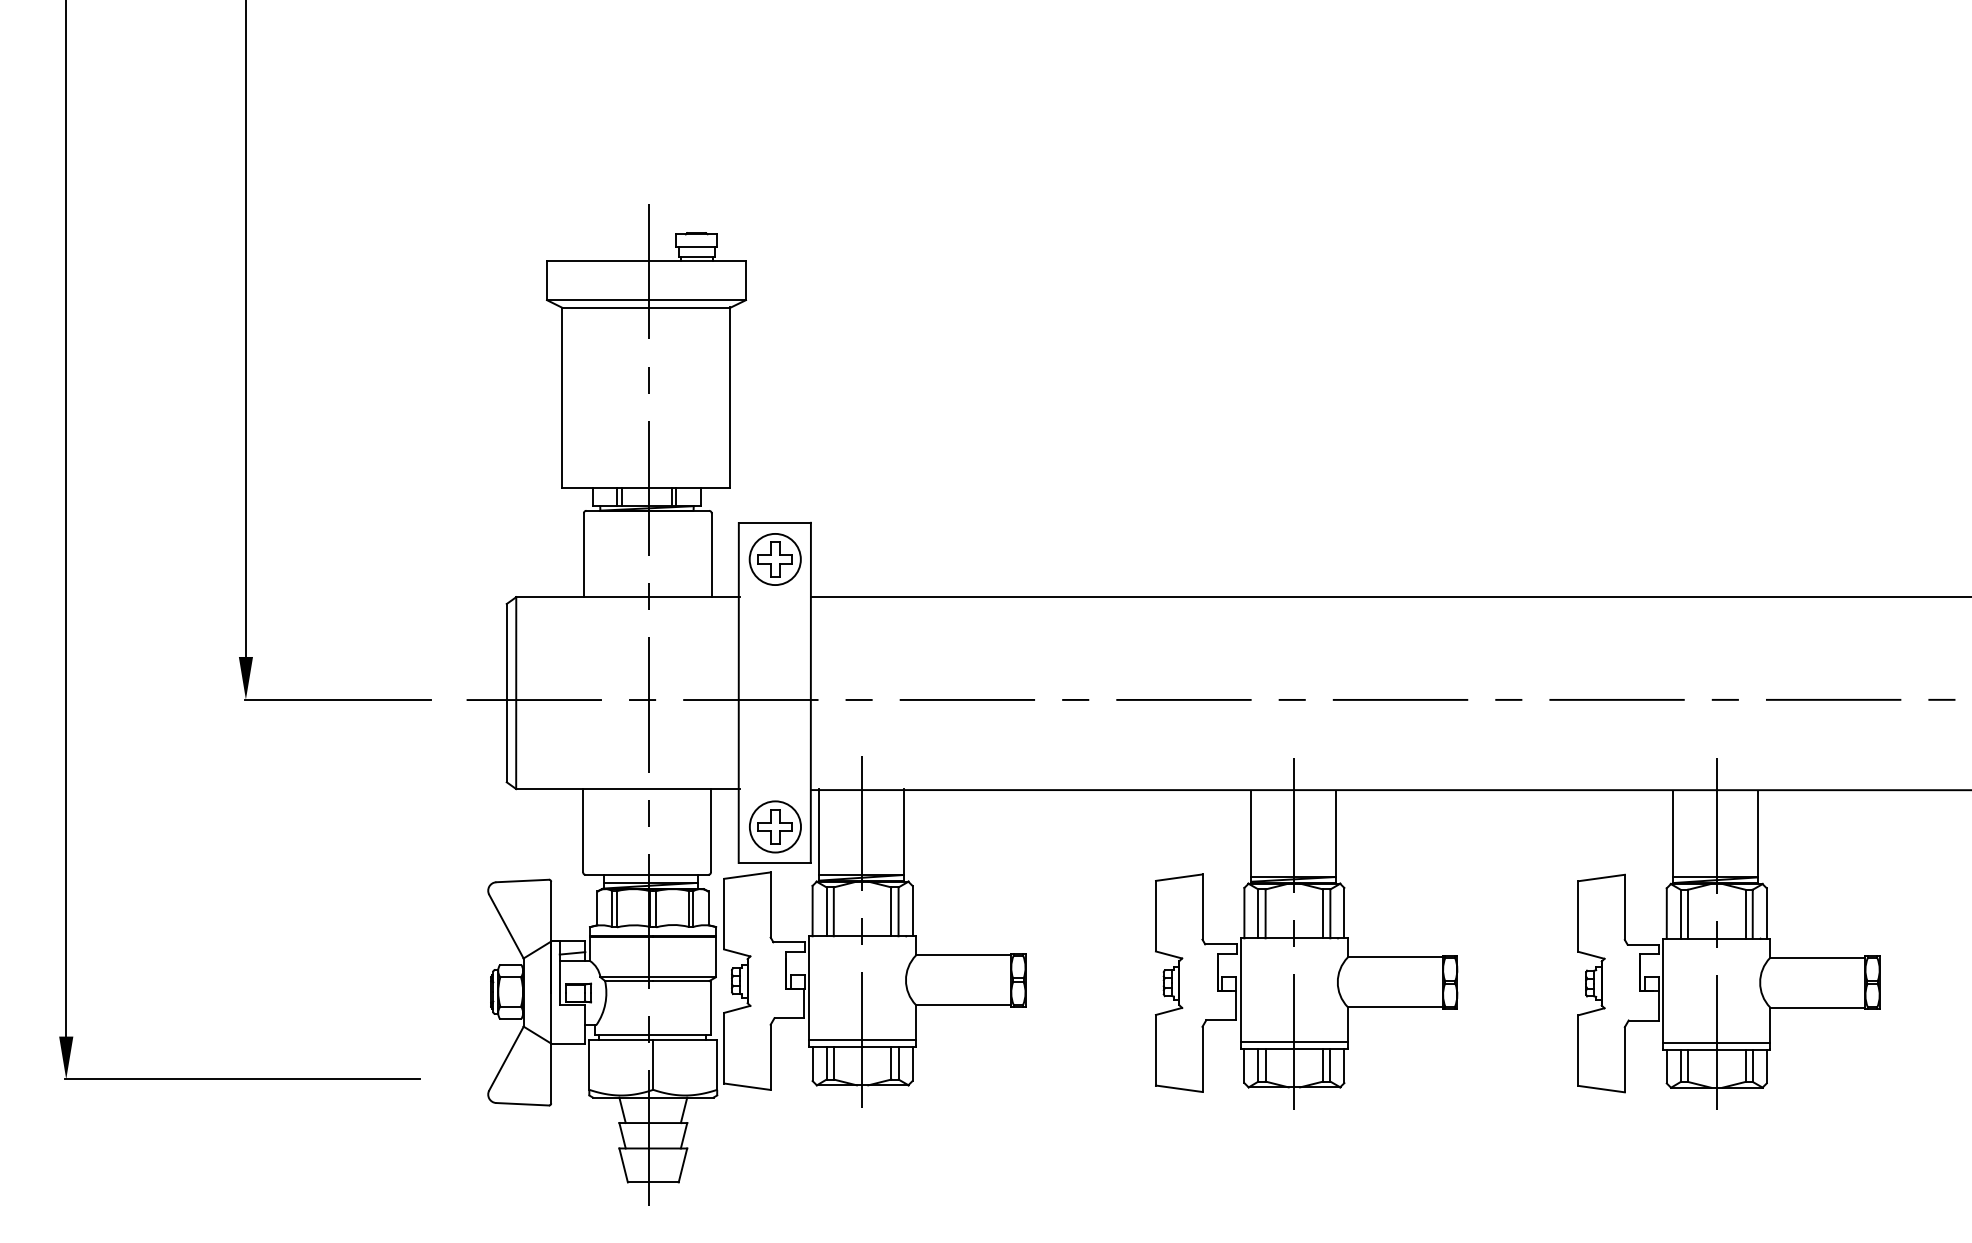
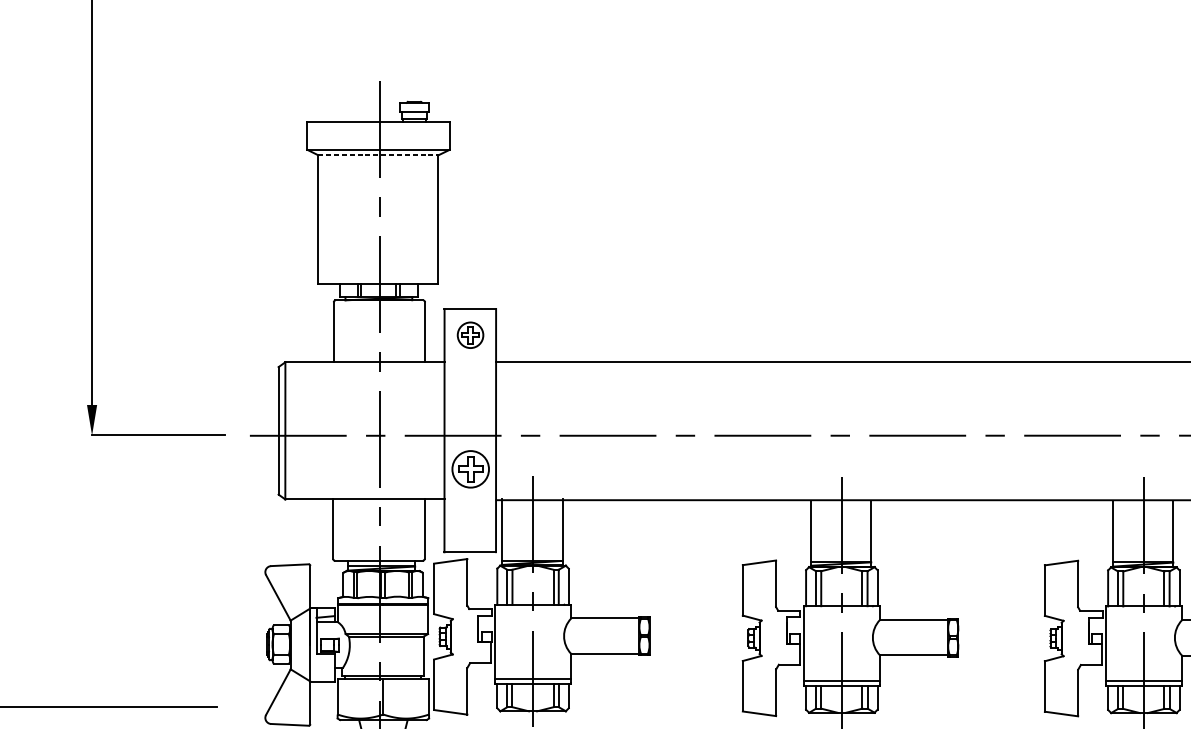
line: (646, 307) -> (378, 155), solid -> dashed
part: (774, 559) -> (470, 335), size x0.7
part: (775, 826) -> (470, 469), moved

